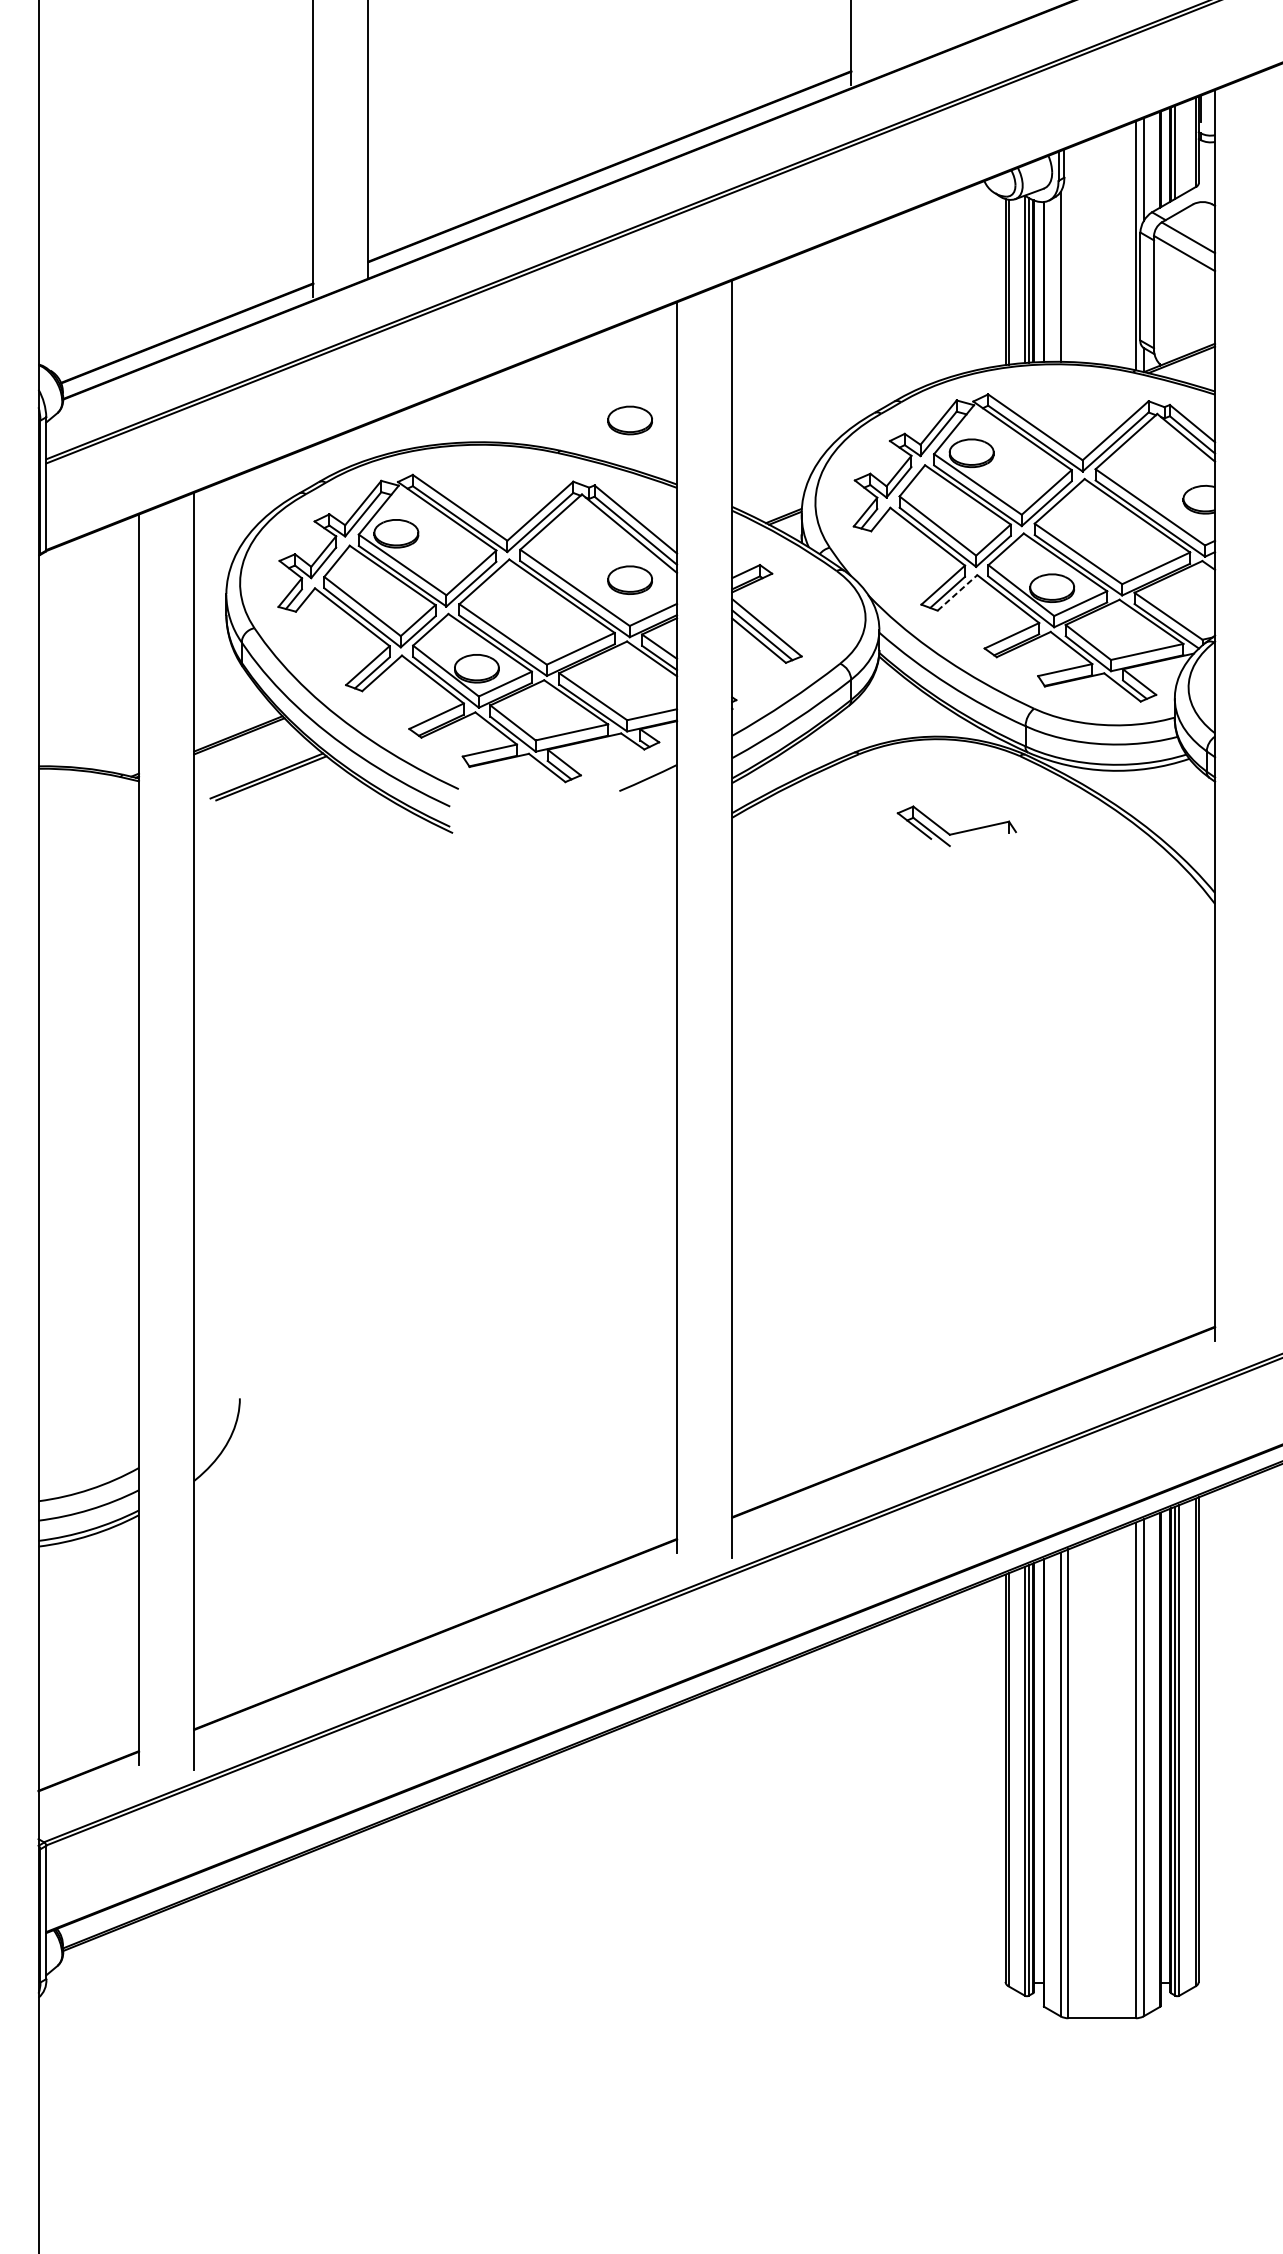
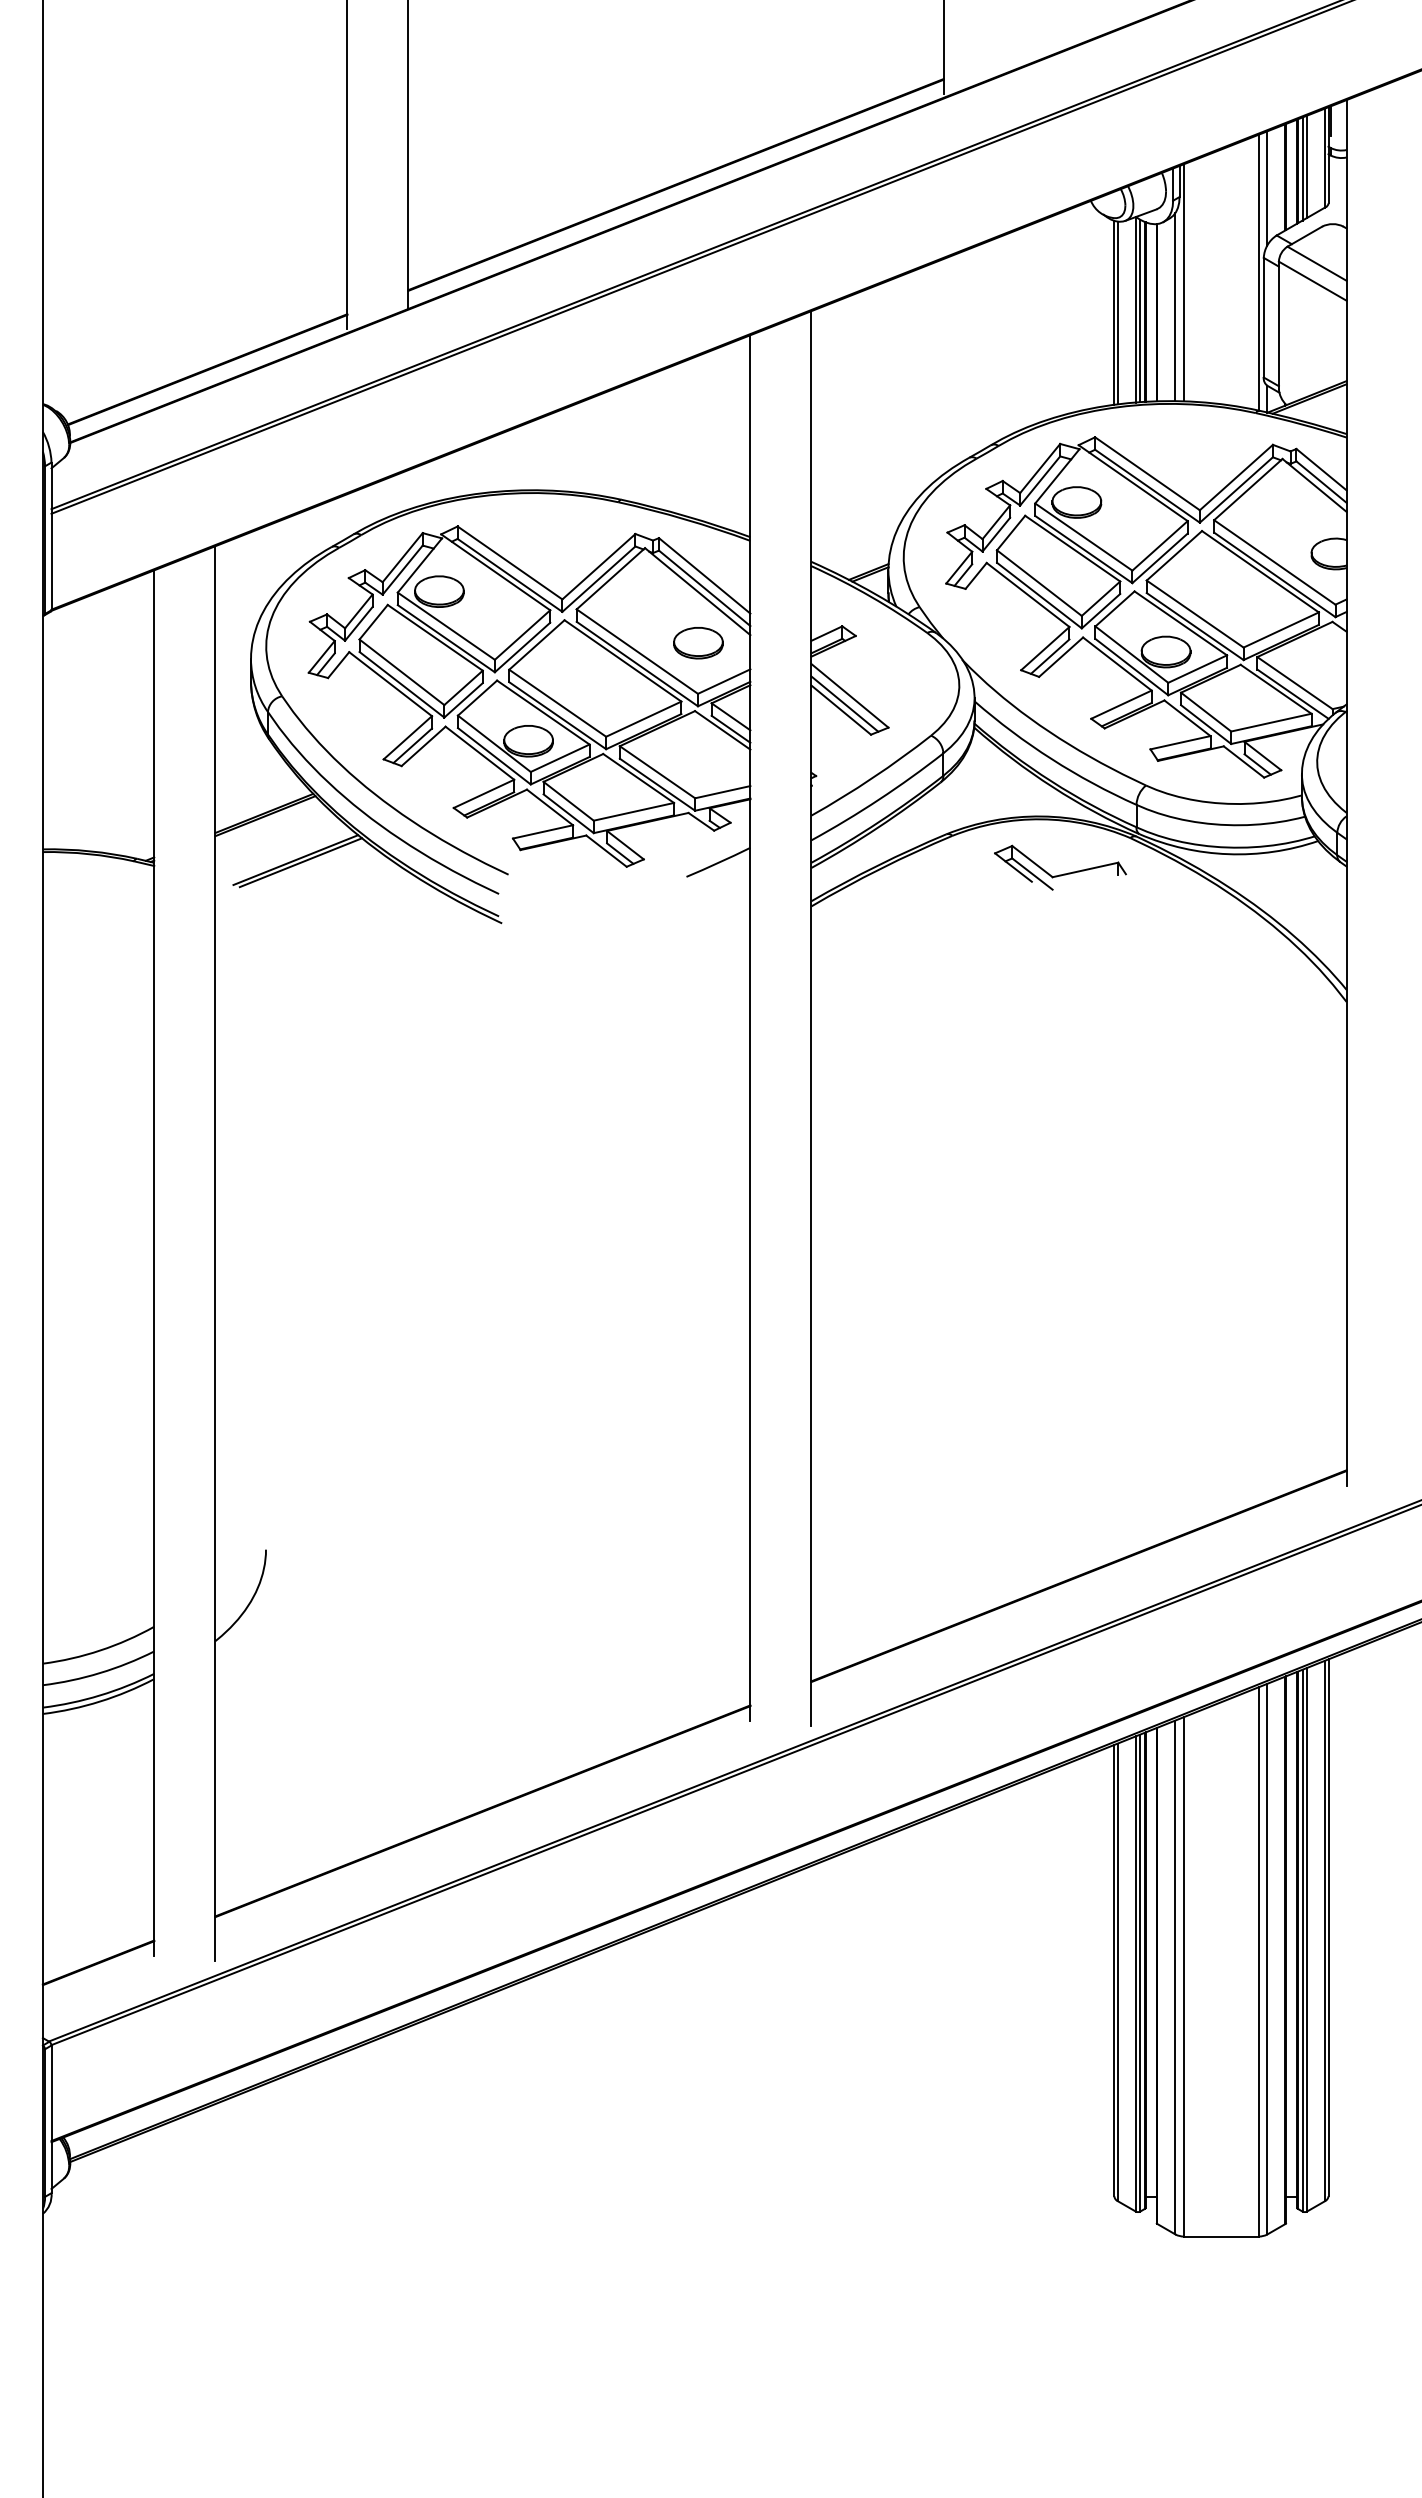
line: (1178, 150) -> (1306, 166), added
line: (1068, 254) -> (1184, 282), added
part: (630, 420) -> (698, 466), removed
line: (957, 593) -> (1061, 657), dashed -> solid
part: (959, 831) -> (1063, 873), moved

